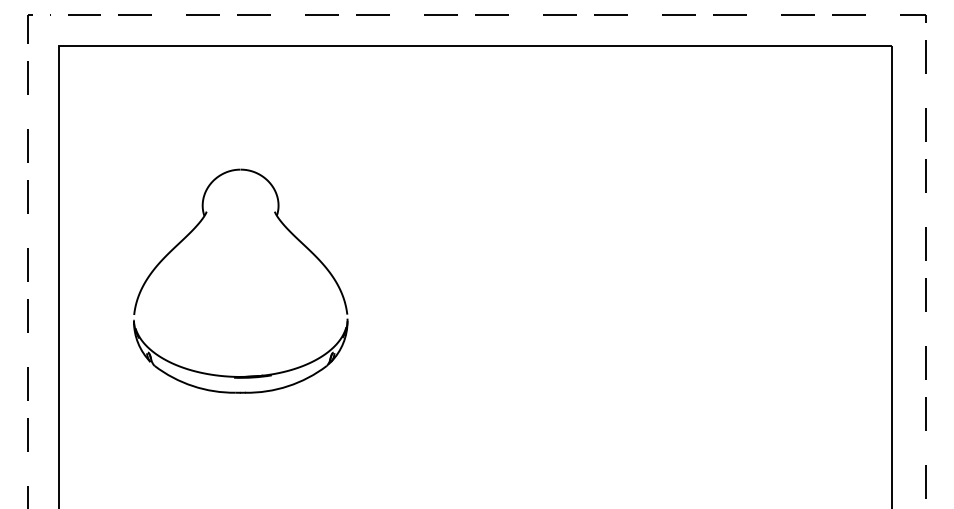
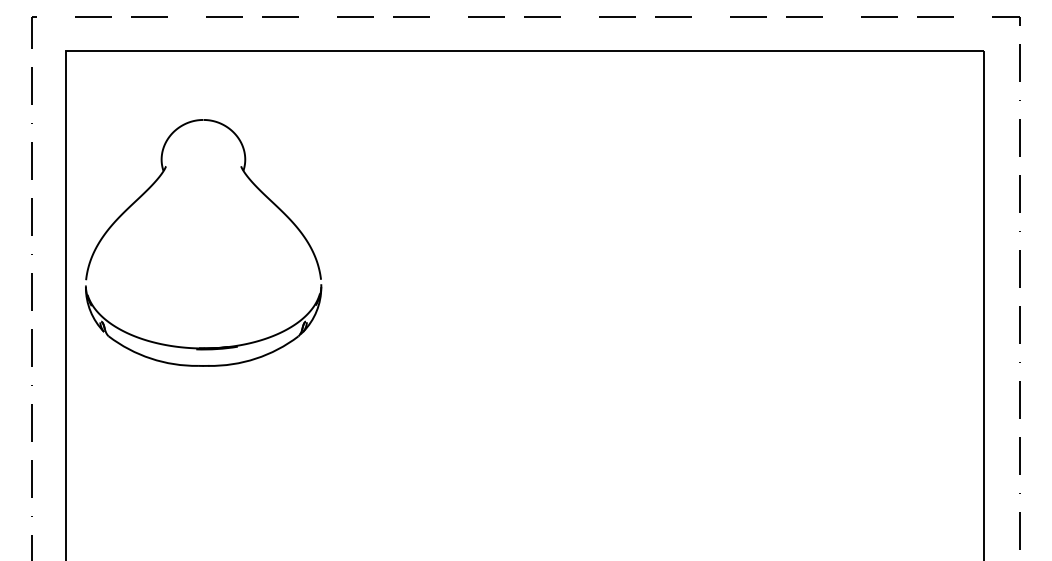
part: (192, 231) -> (150, 188), moved

